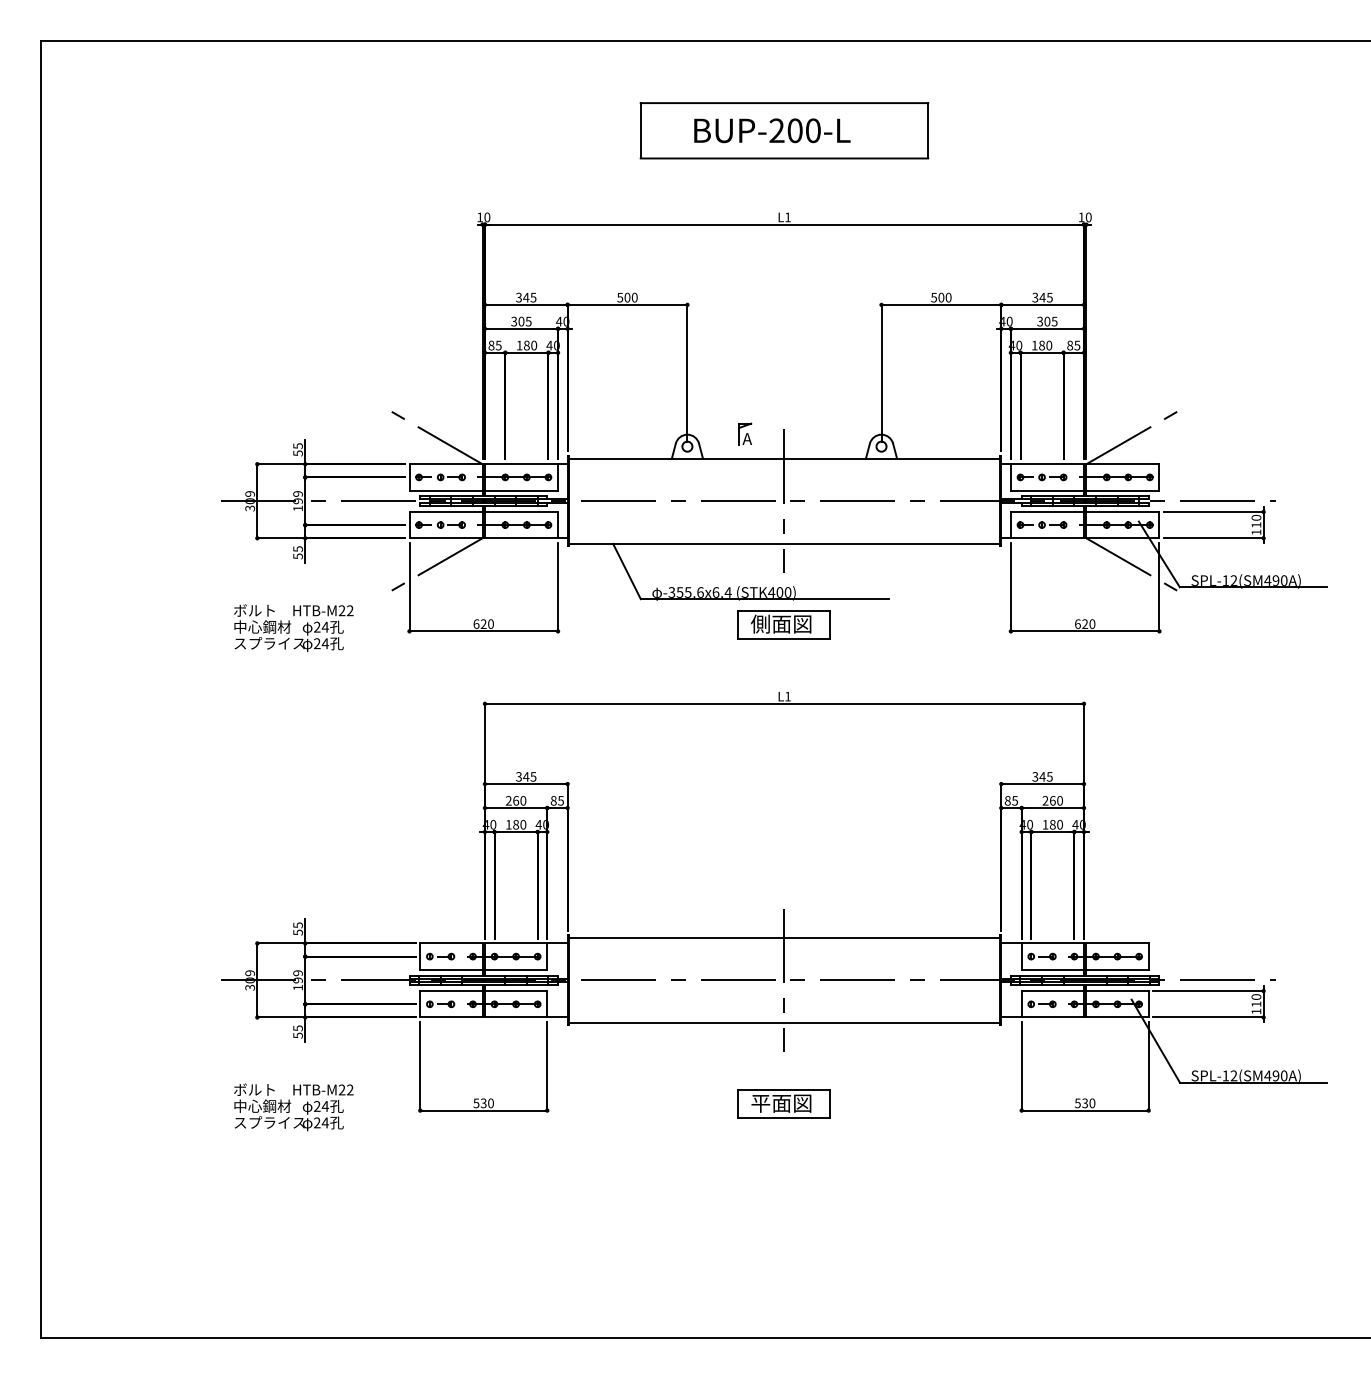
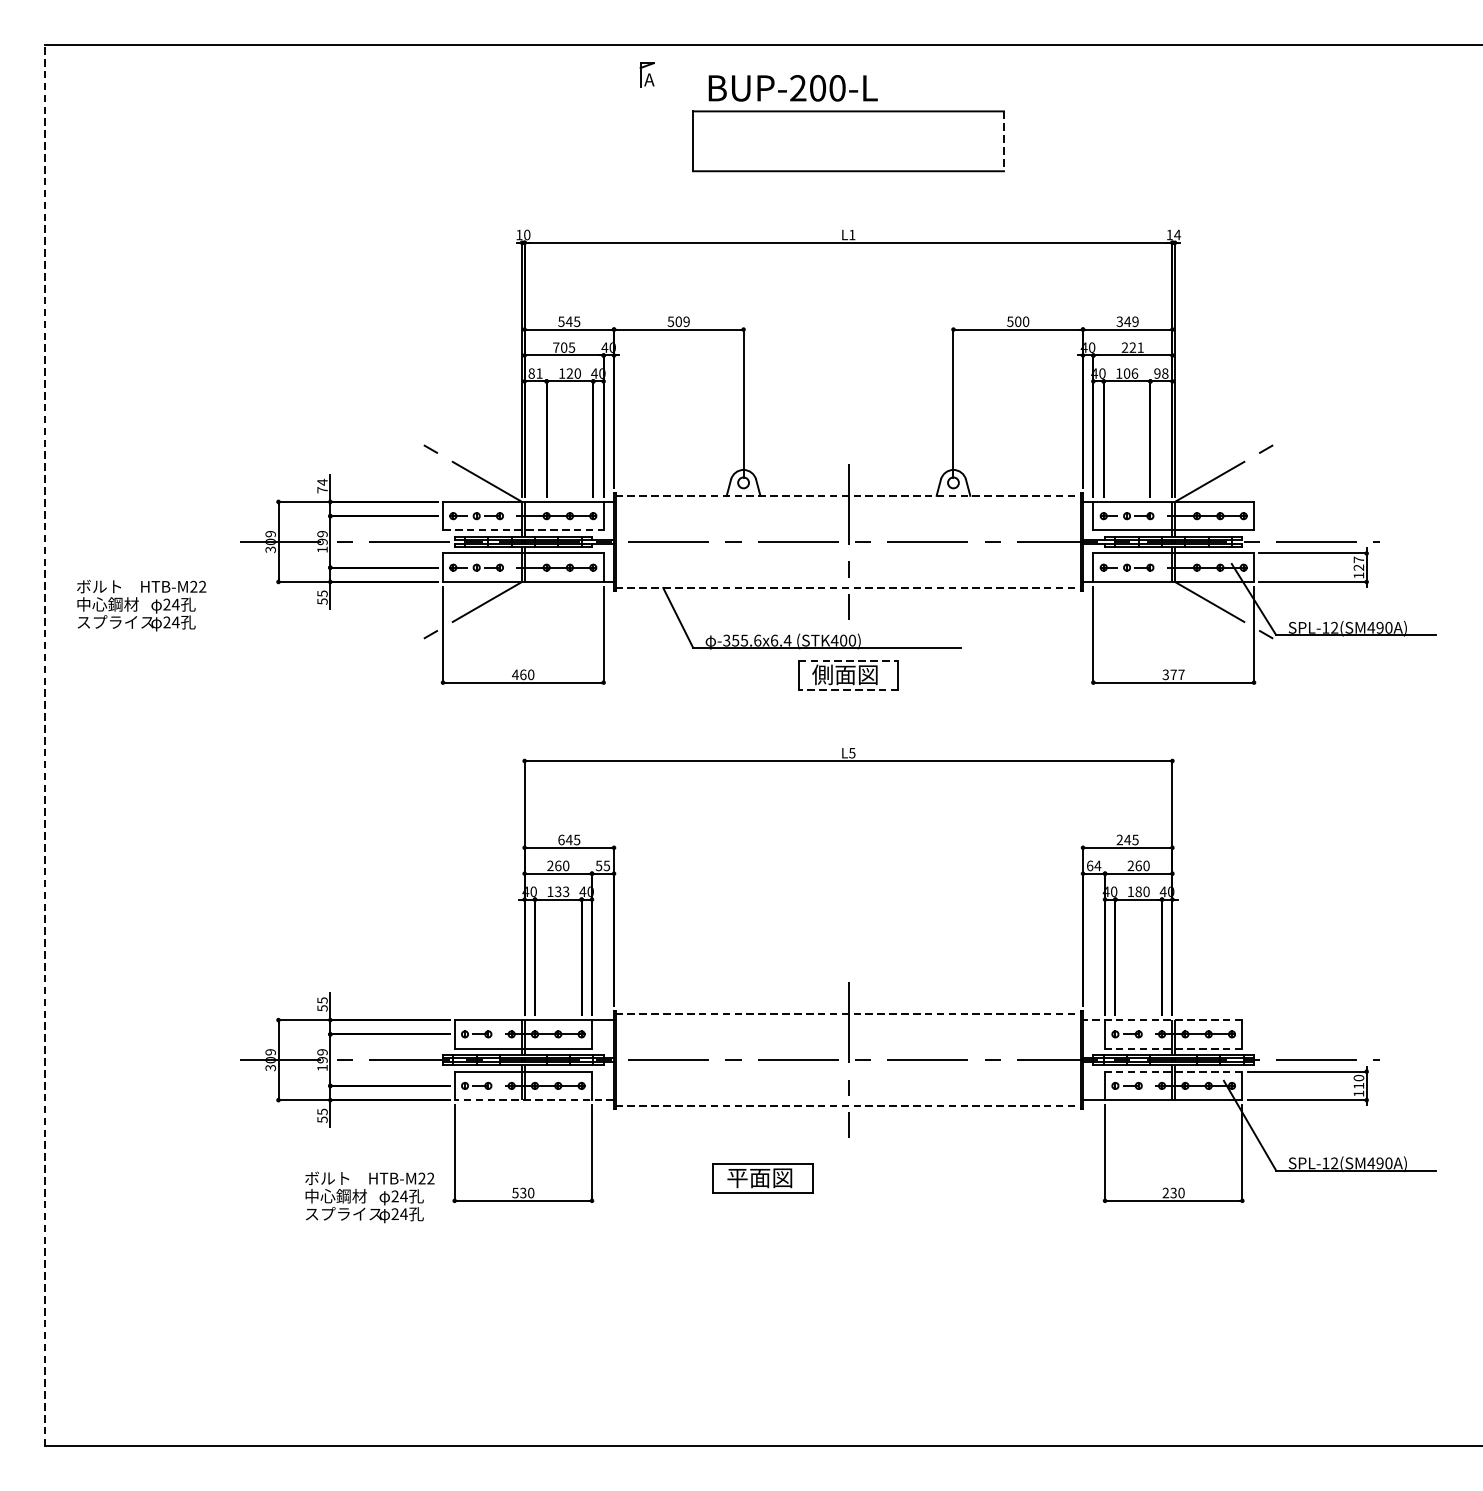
text: (772, 130) -> (793, 88), moved
line: (928, 130) -> (1004, 140), solid -> dashed
text: (1088, 217) -> (1177, 235), 10 -> 14
text: (518, 296) -> (560, 320), 345 -> 545
text: (634, 297) -> (686, 321), 500 -> 509
text: (1049, 297) -> (1135, 321), 345 -> 349
text: (514, 321) -> (556, 347), 305 -> 705
text: (1047, 321) -> (1132, 347), 305 -> 221
text: (498, 345) -> (539, 373), 85 -> 81
text: (526, 345) -> (569, 373), 180 -> 120
text: (1045, 345) -> (1130, 373), 180 -> 106
text: (1073, 345) -> (1161, 373), 85 -> 98
part: (745, 433) -> (647, 73), moved
text: (297, 449) -> (321, 485), 55 -> 74
line: (784, 458) -> (848, 495), solid -> dashed
line: (484, 490) -> (524, 530), solid -> dashed
text: (1256, 520) -> (1358, 562), 110 -> 127
line: (784, 543) -> (848, 587), solid -> dashed
line: (784, 610) -> (848, 660), solid -> dashed
text: (479, 624) -> (518, 675), 620 -> 460
text: (1084, 624) -> (1172, 675), 620 -> 377
text: (293, 627) -> (141, 604), moved
line: (783, 638) -> (847, 690), solid -> dashed
line: (41, 689) -> (45, 745), solid -> dashed
text: (787, 696) -> (851, 753), L1 -> L5
text: (519, 776) -> (561, 839), 345 -> 645
text: (1035, 777) -> (1119, 840), 345 -> 245
text: (553, 800) -> (598, 865), 85 -> 55
text: (1011, 800) -> (1094, 865), 85 -> 64
text: (519, 824) -> (561, 891), 180 -> 133
line: (784, 937) -> (848, 1013), solid -> dashed
line: (1075, 943) -> (1163, 1020), solid -> dashed
line: (1084, 969) -> (1172, 1048), solid -> dashed
line: (1084, 991) -> (1172, 1072), solid -> dashed
line: (493, 1017) -> (533, 1100), solid -> dashed
line: (784, 1023) -> (848, 1106), solid -> dashed
part: (783, 1103) -> (762, 1178), moved
text: (1077, 1103) -> (1165, 1193), 530 -> 230
text: (293, 1107) -> (369, 1197), moved

